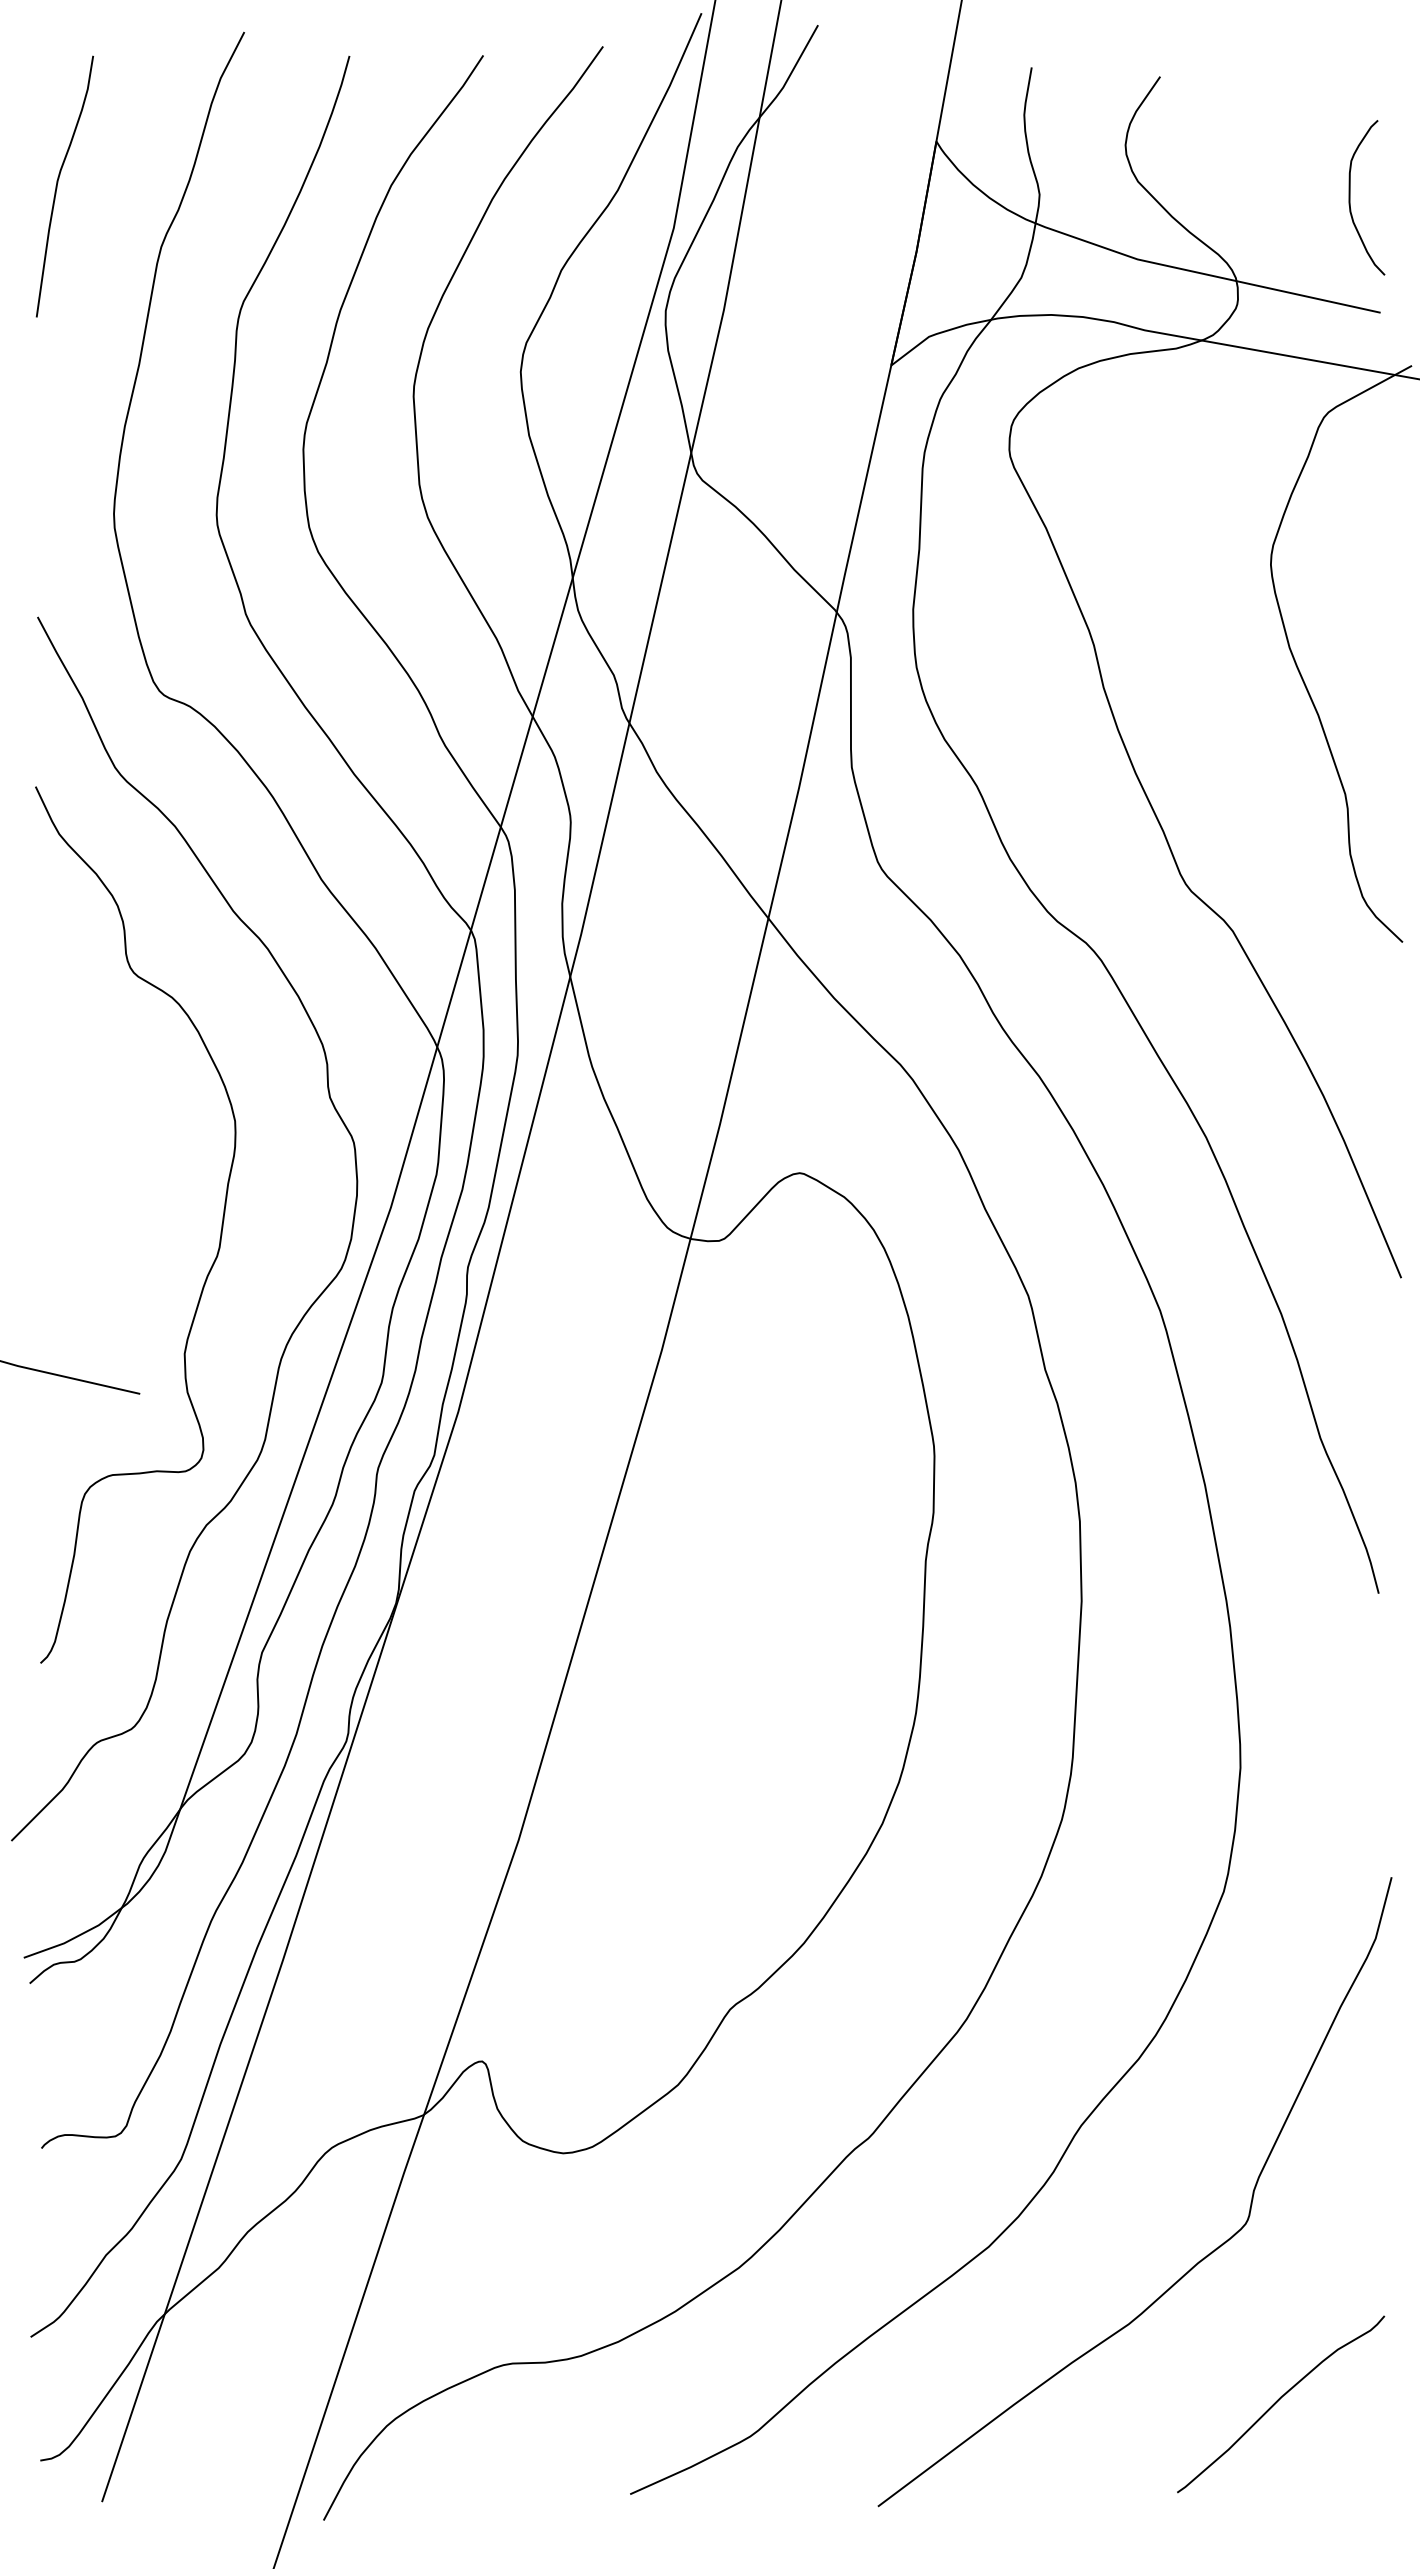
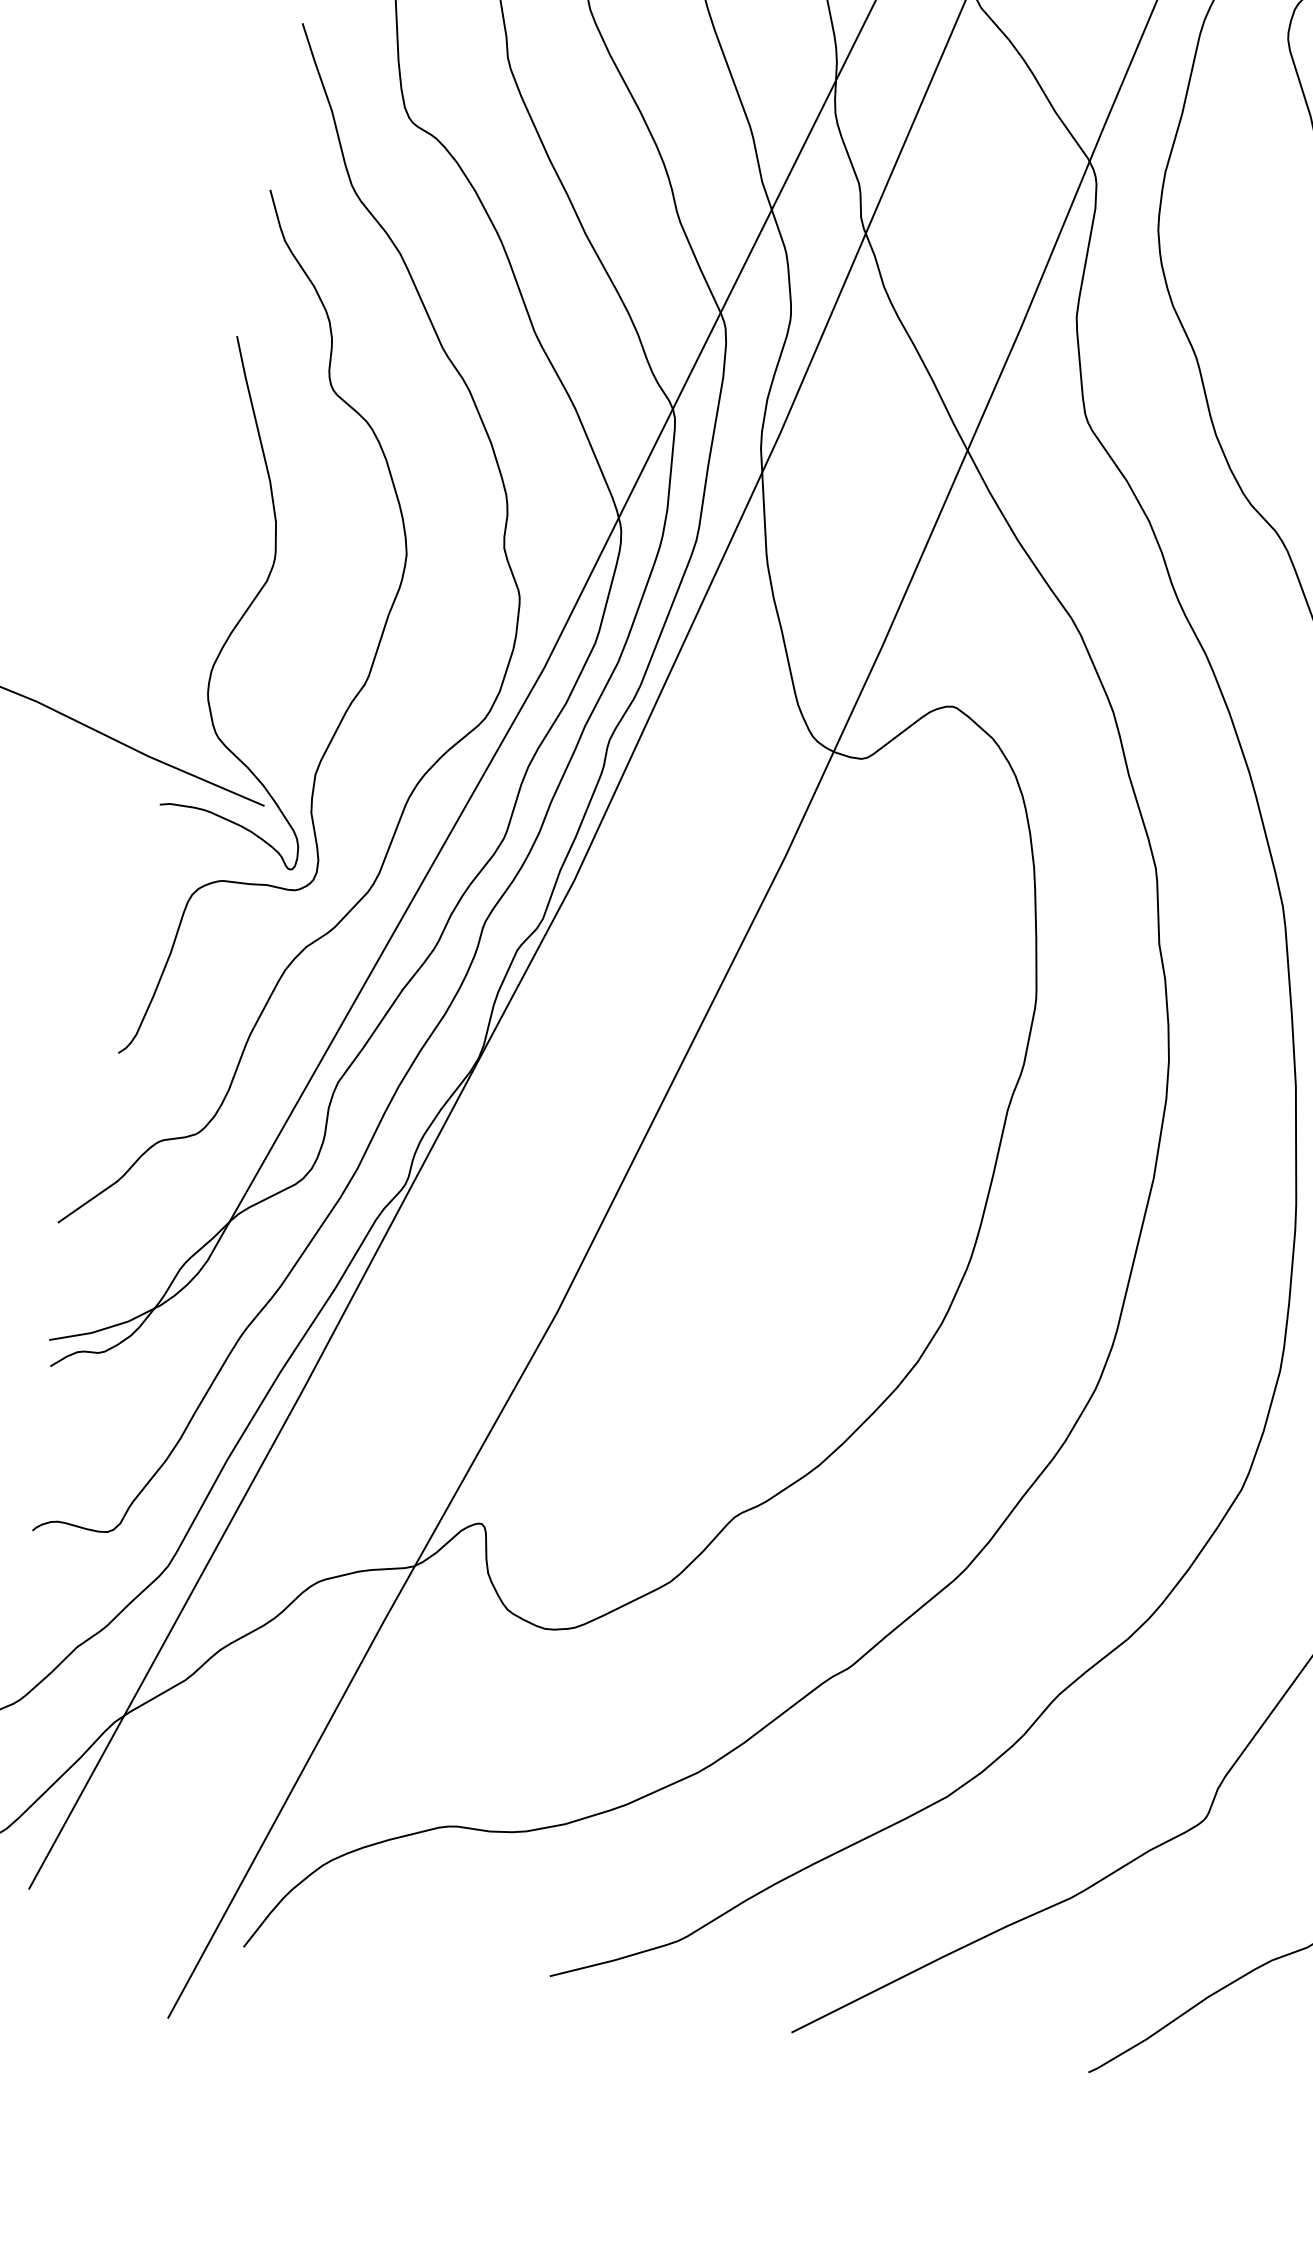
curve: (95, 1190) -> (256, 597), added

